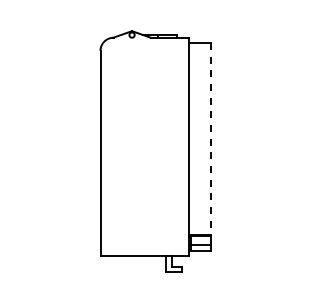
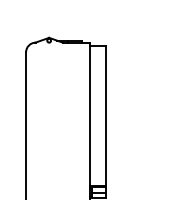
line: (210, 139) -> (106, 116), dashed -> solid

